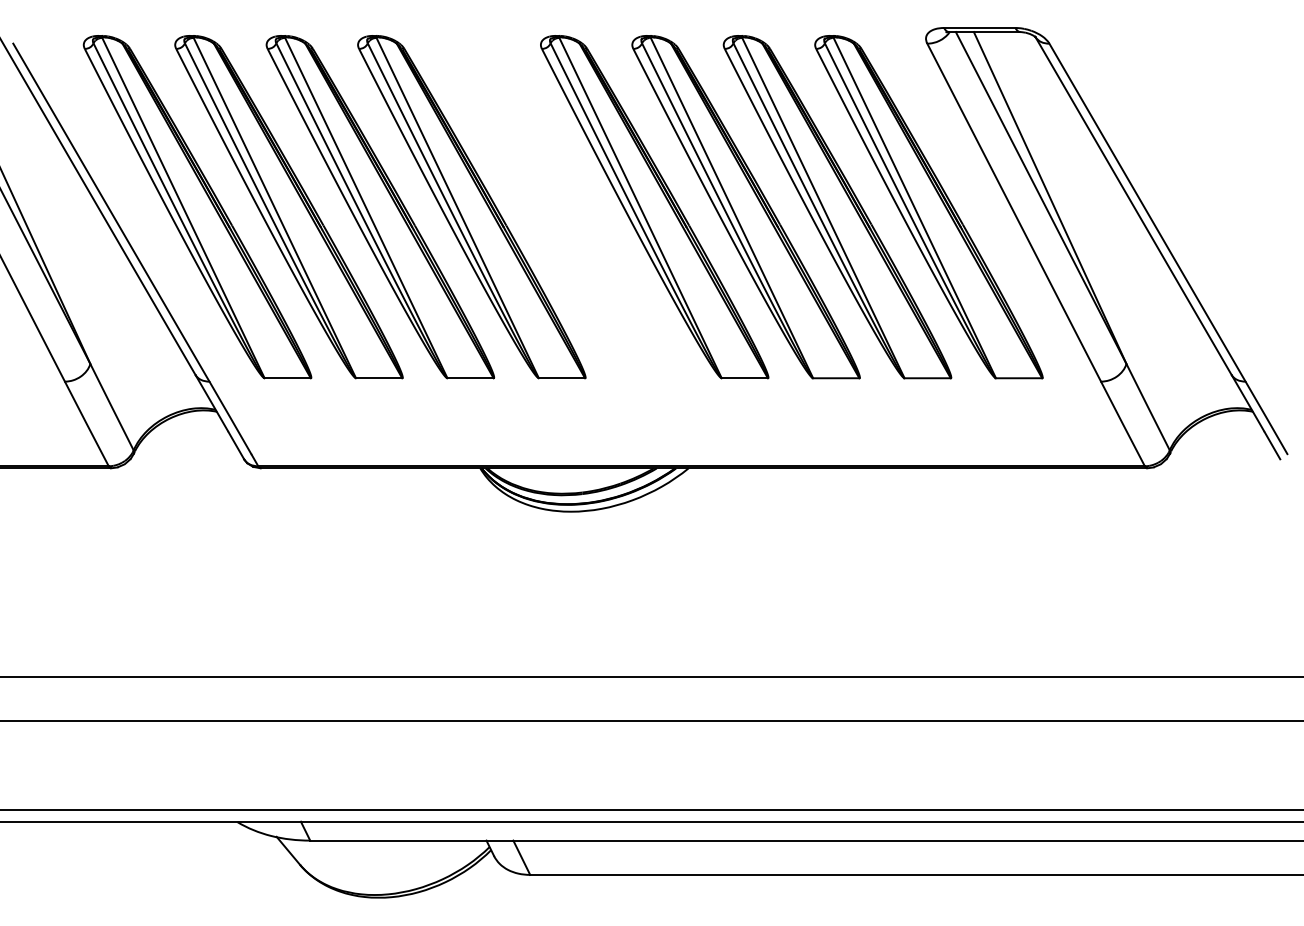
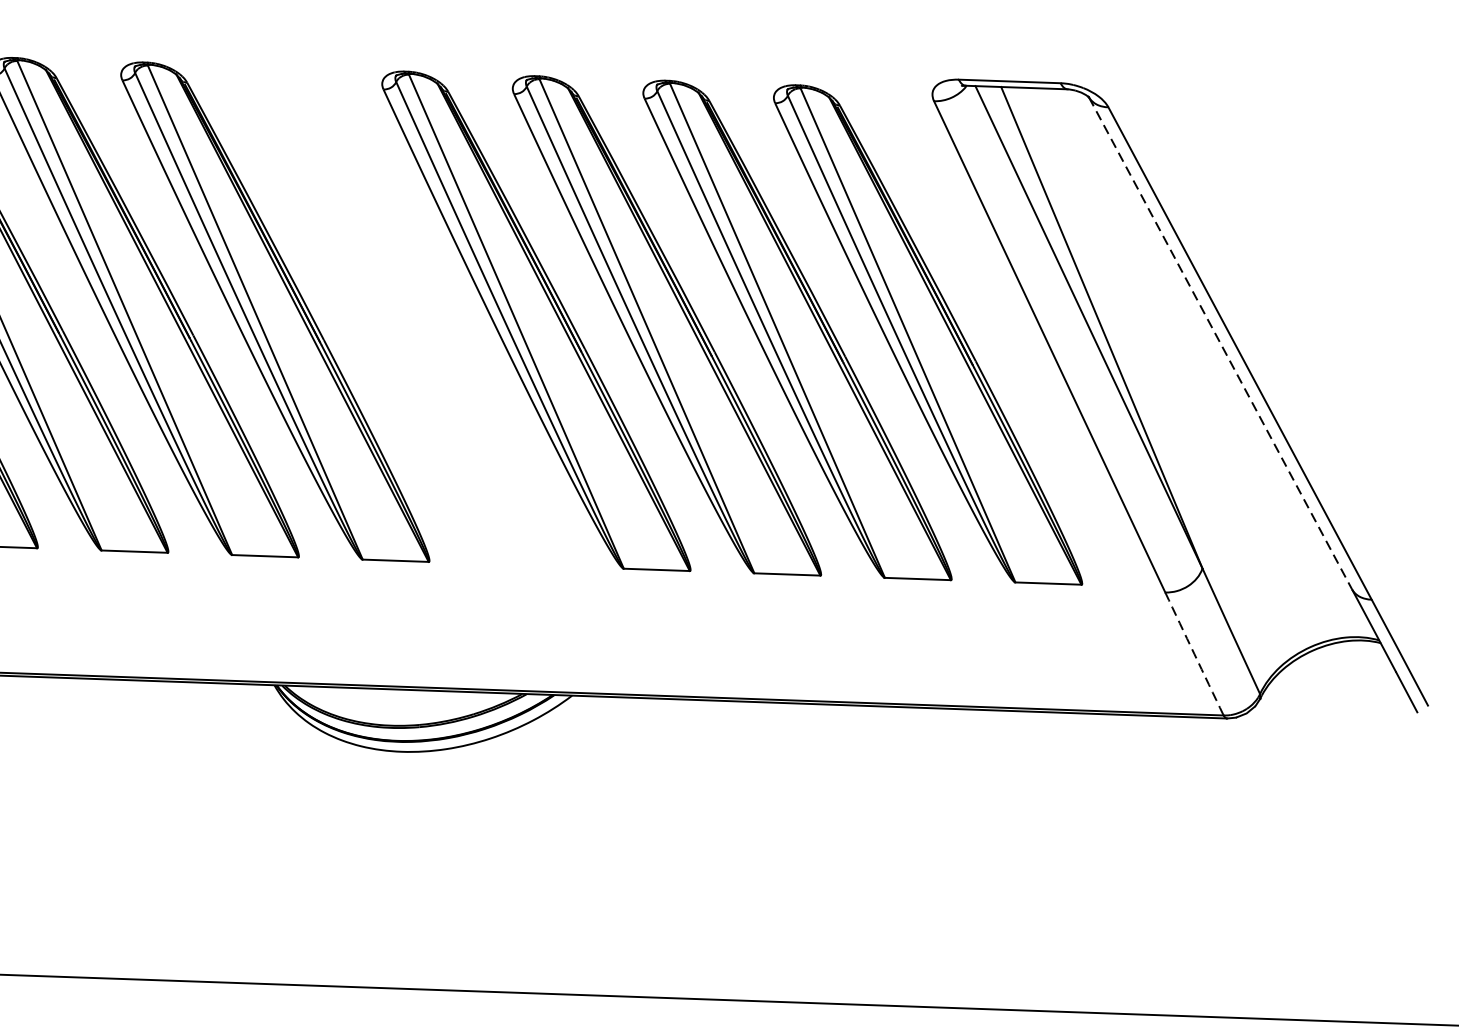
line: (1133, 206) -> (1220, 344), solid -> dashed
arc: (1122, 423) -> (1193, 653), solid -> dashed

